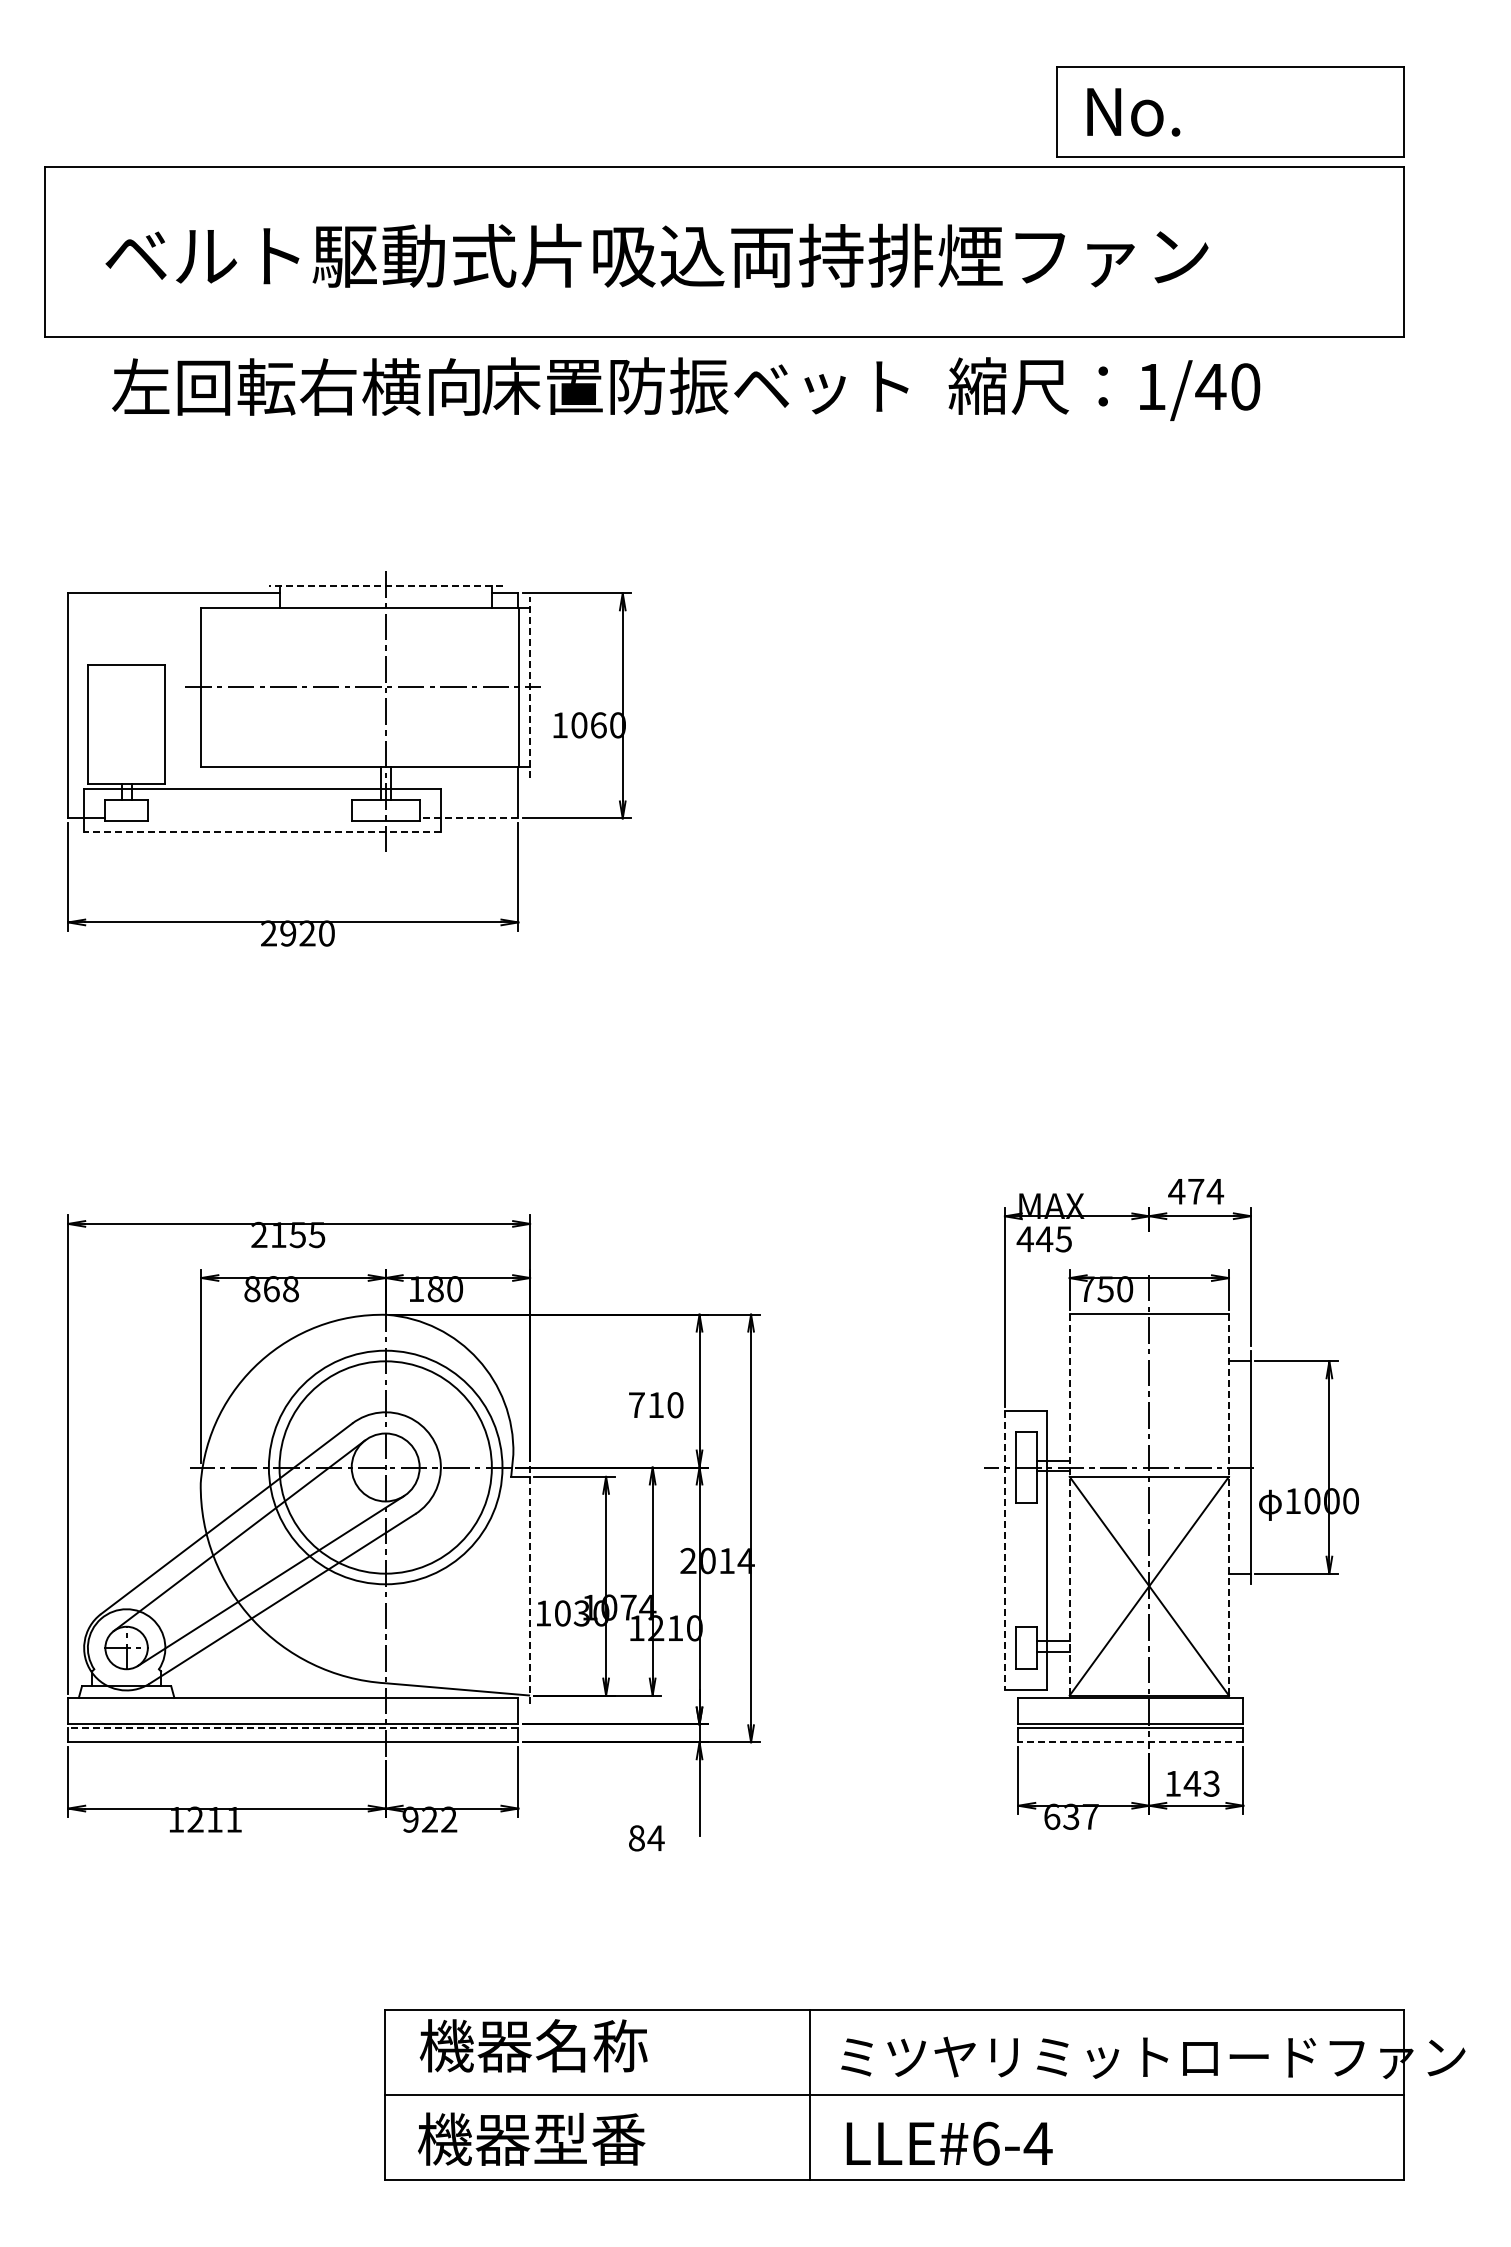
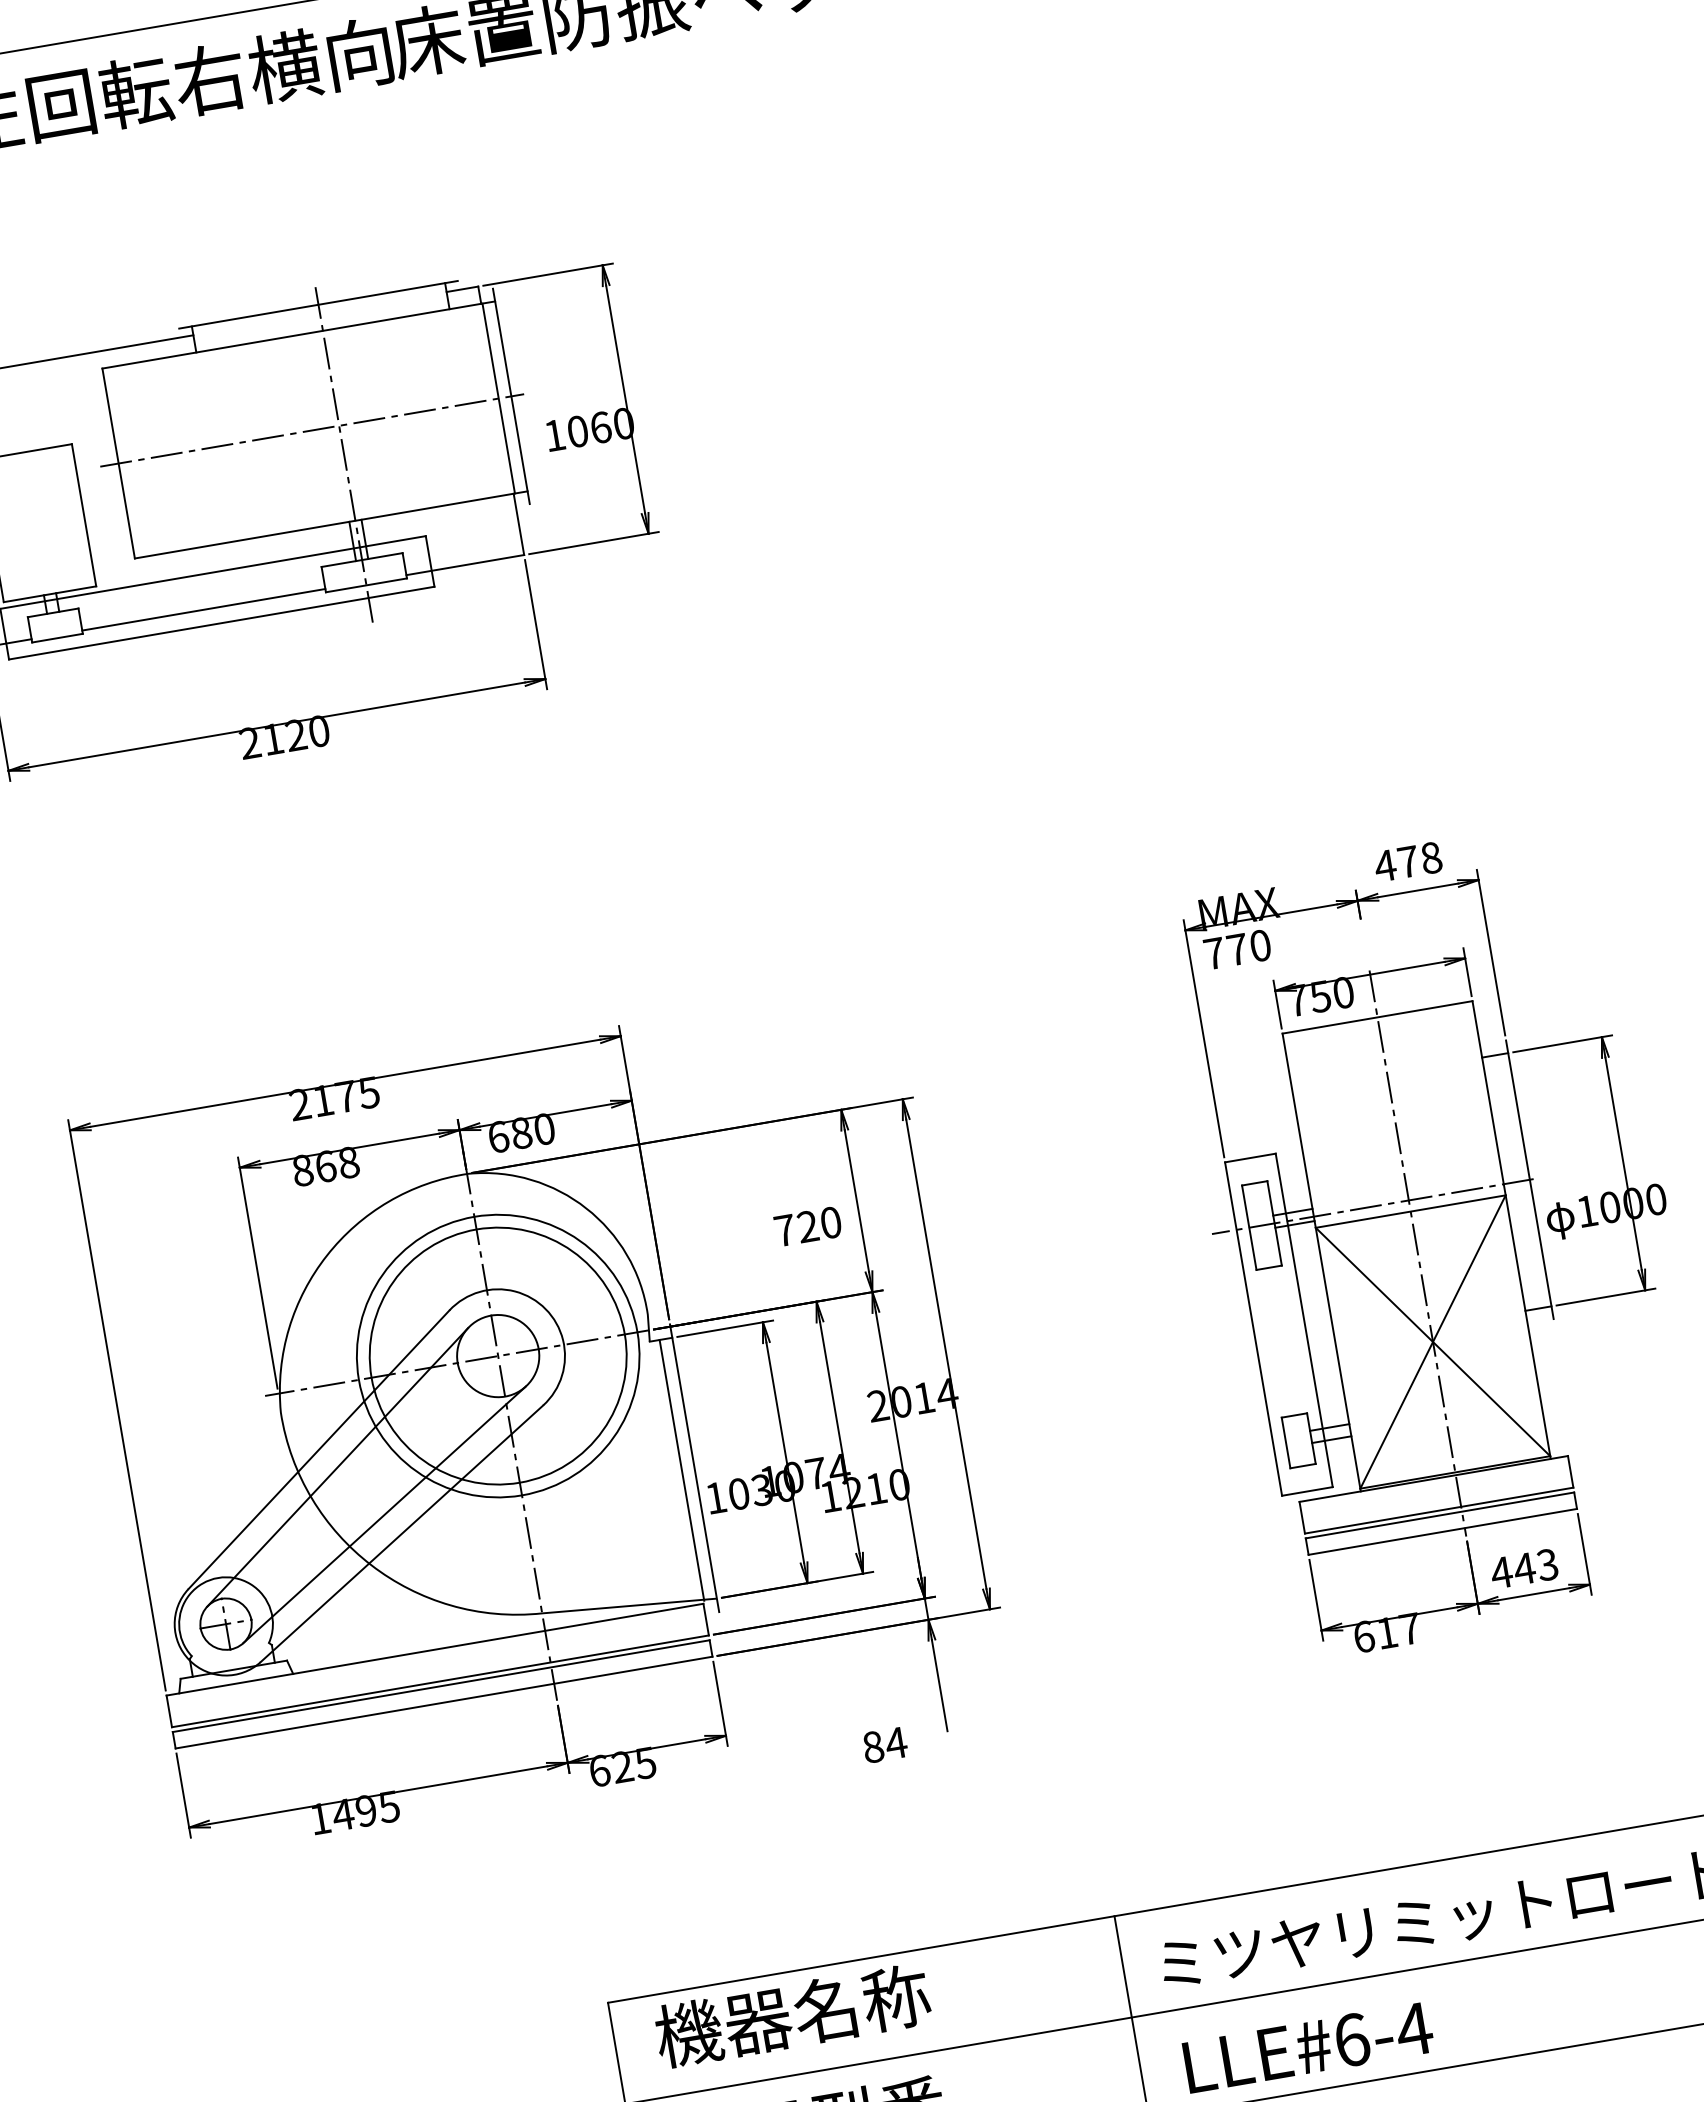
line: (385, 585) -> (318, 304), dashed -> solid
line: (530, 686) -> (511, 395), dashed -> solid
line: (249, 818) -> (203, 609), added
line: (468, 818) -> (464, 565), dashed -> solid
line: (262, 831) -> (221, 622), dashed -> solid
text: (288, 933) -> (273, 739), 2920 -> 2120
text: (1215, 1191) -> (1431, 857), 474 -> 478
text: (297, 1235) -> (345, 1097), 2155 -> 2175
text: (1043, 1239) -> (1236, 950), 445 -> 770
text: (416, 1289) -> (498, 1137), 180 -> 680
text: (656, 1404) -> (808, 1225), 710 -> 720
line: (1069, 1505) -> (1321, 1262), dashed -> solid
line: (1228, 1505) -> (1510, 1229), dashed -> solid
line: (1004, 1550) -> (1253, 1328), dashed -> solid
line: (519, 1585) -> (681, 1469), added
line: (530, 1586) -> (695, 1468), dashed -> solid
line: (292, 1728) -> (440, 1686), dashed -> solid
line: (1130, 1742) -> (1442, 1532), dashed -> solid
text: (1172, 1783) -> (1500, 1572), 143 -> 443
text: (1071, 1816) -> (1387, 1632), 637 -> 617
text: (214, 1819) -> (365, 1810), 1211 -> 1495
text: (429, 1819) -> (622, 1766), 922 -> 625

